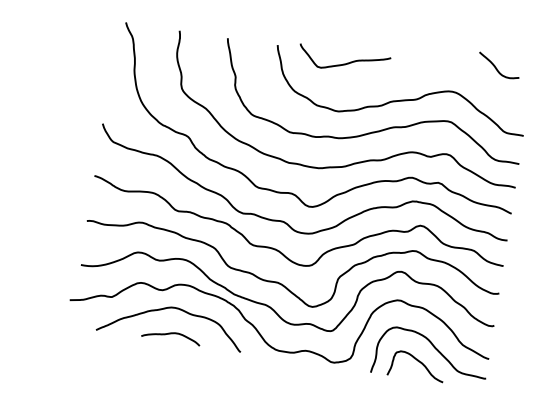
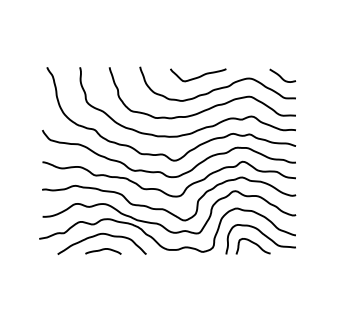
curve: (343, 63) -> (198, 76), moved
curve: (496, 66) -> (281, 76), moved

